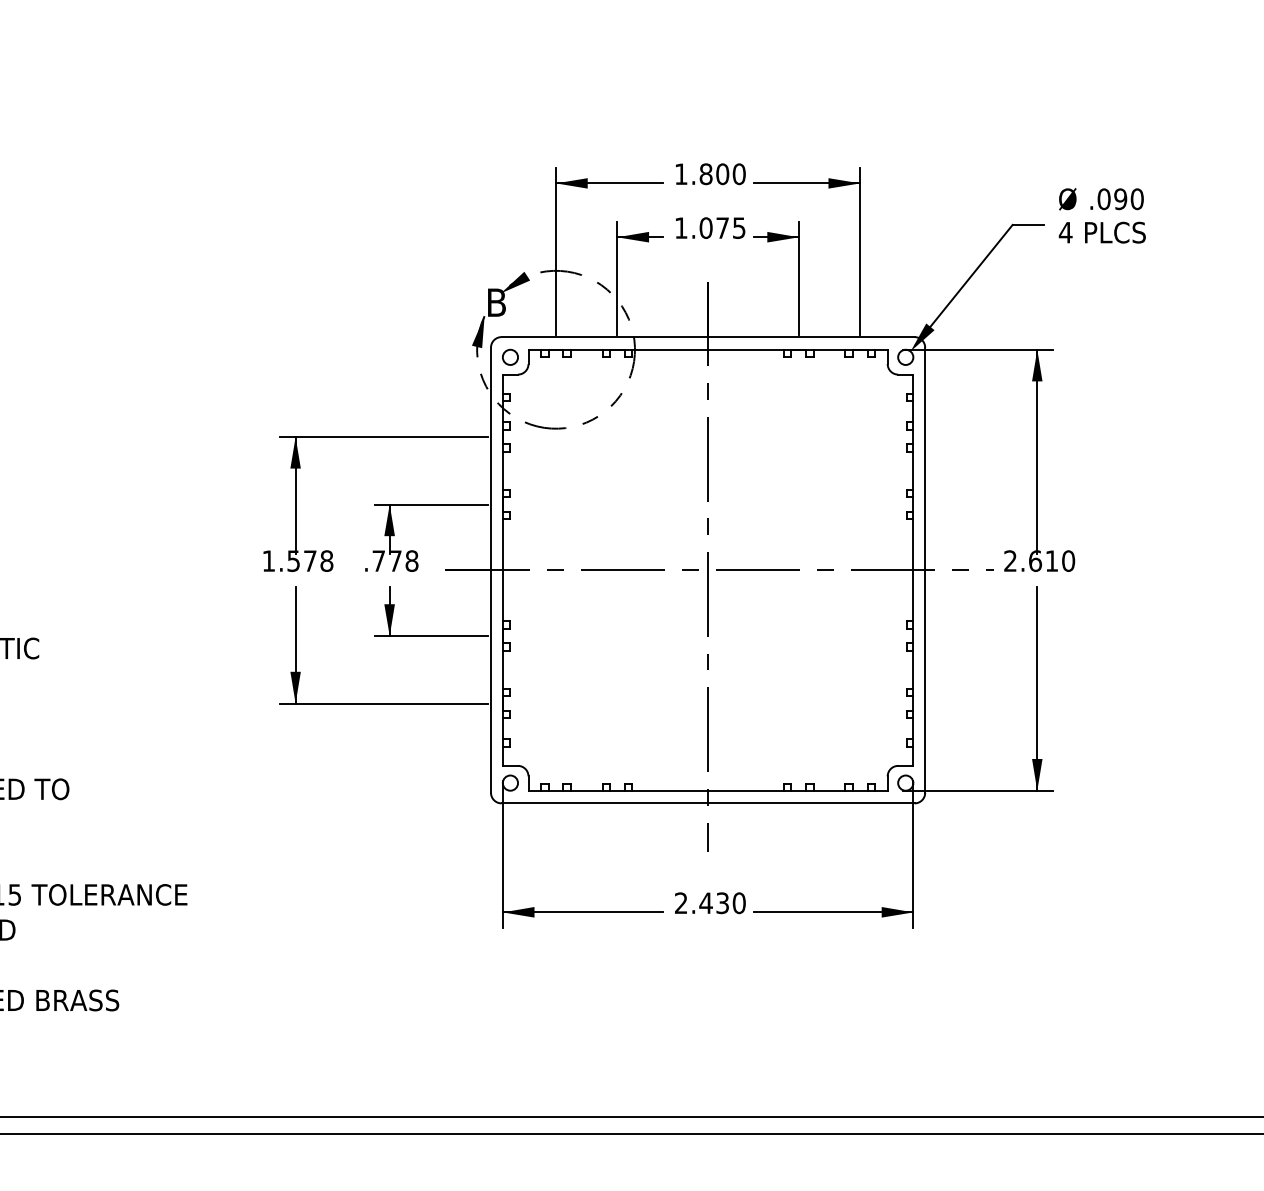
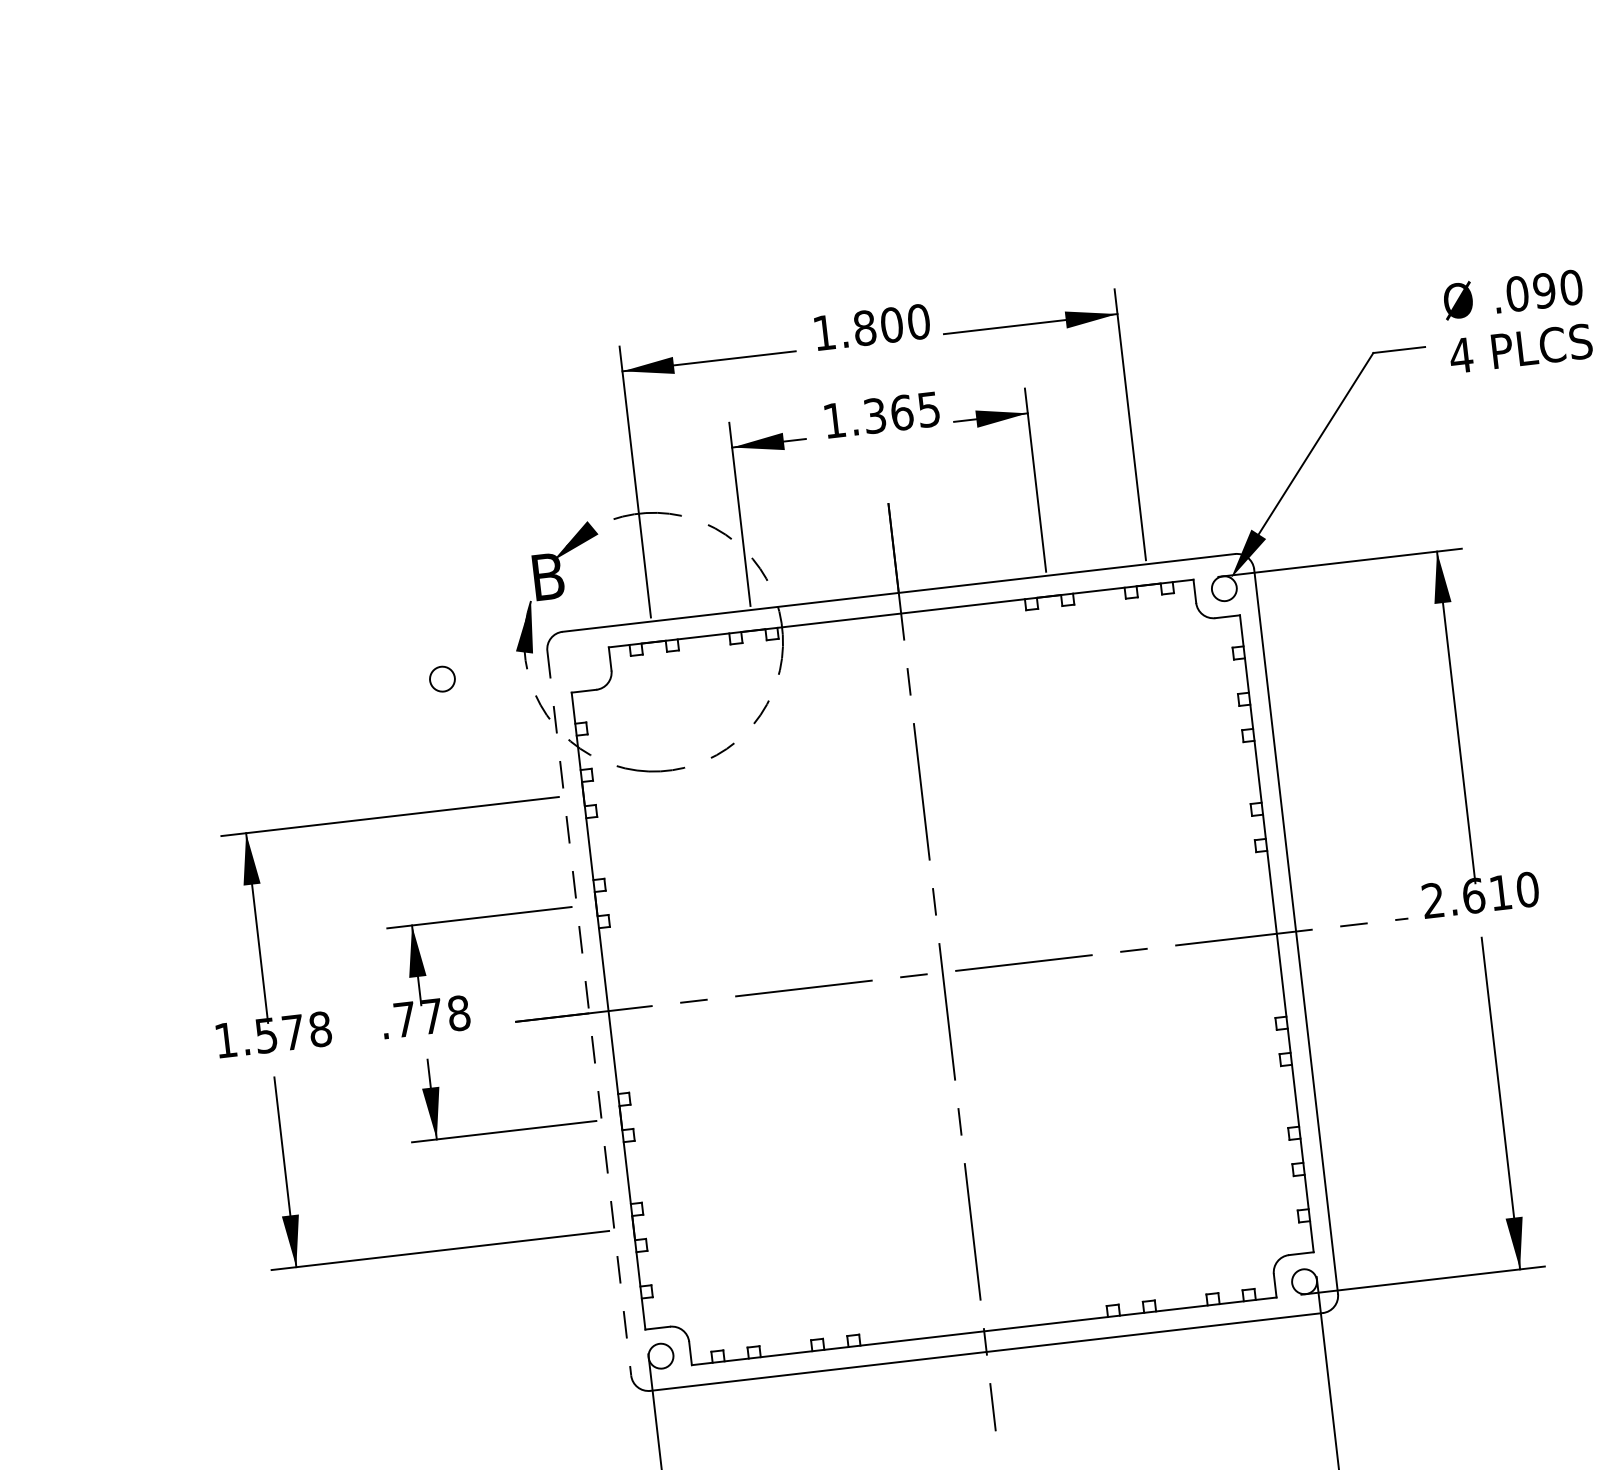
text: (714, 227) -> (888, 413), 1.075 -> 1.365
circle: (510, 356) -> (442, 677), moved
line: (491, 570) -> (590, 1013), solid -> dashed

